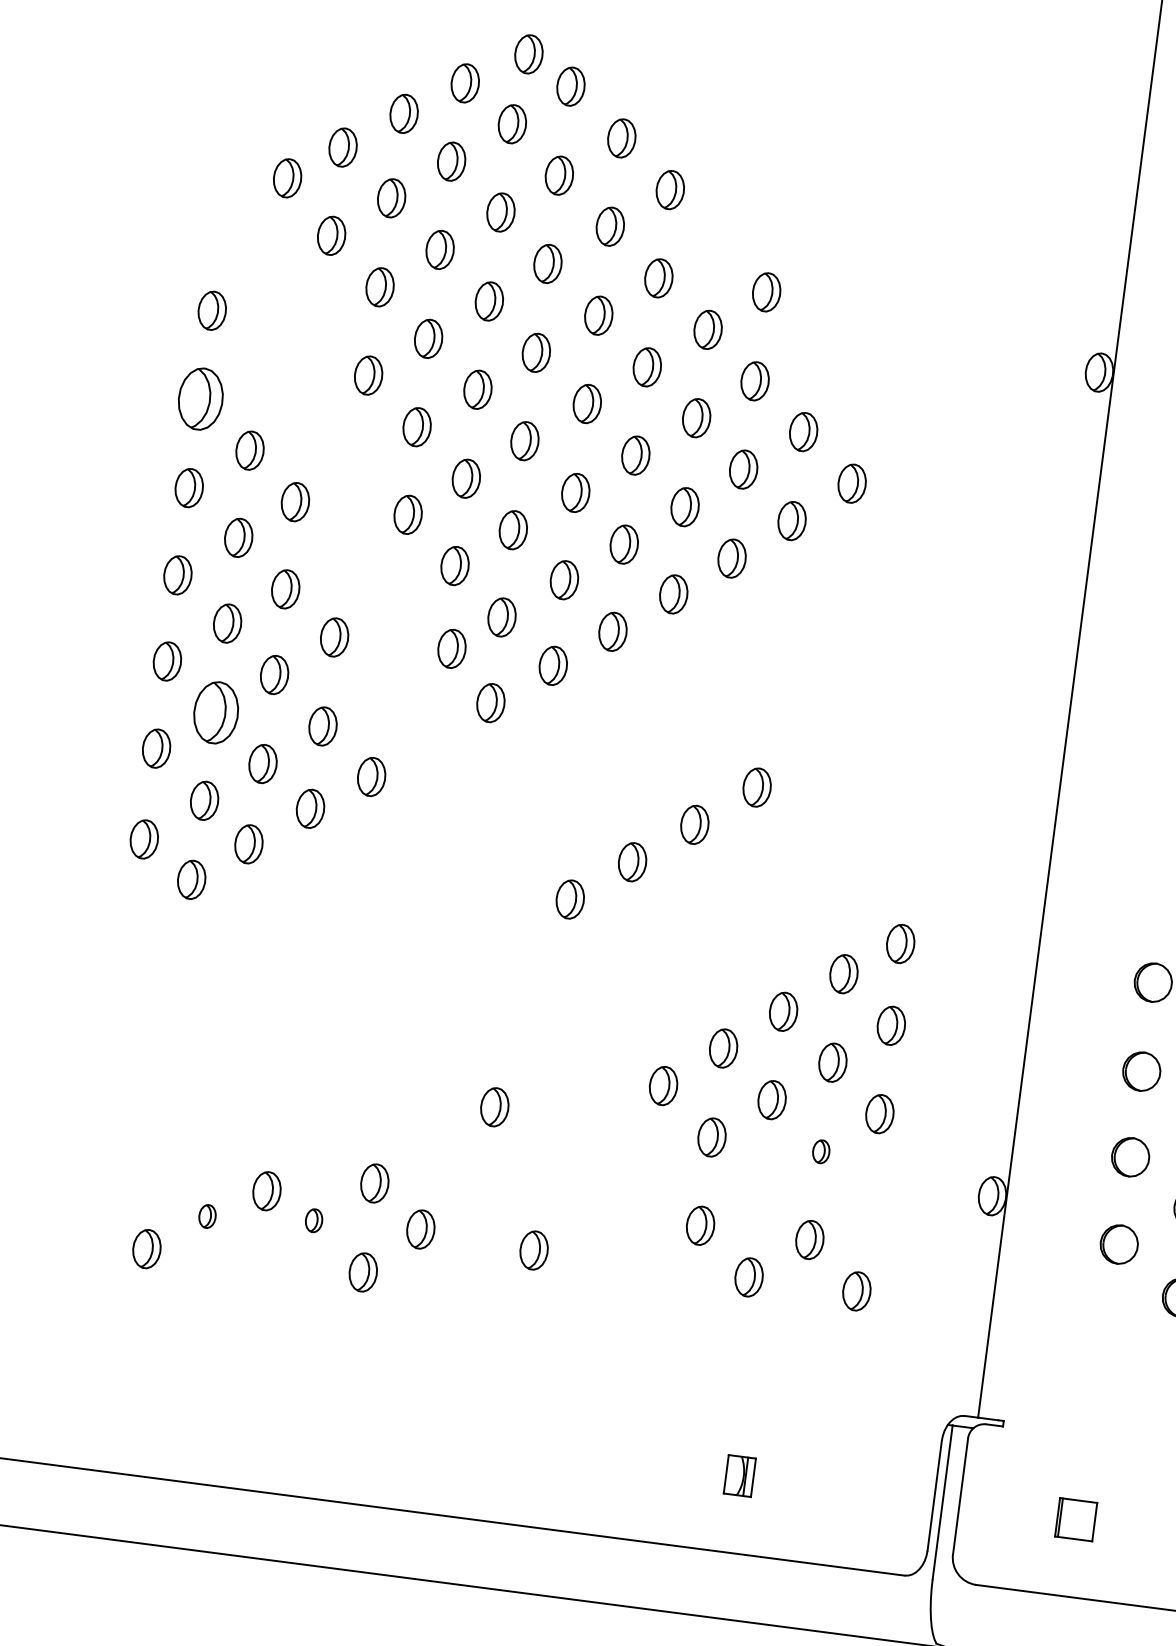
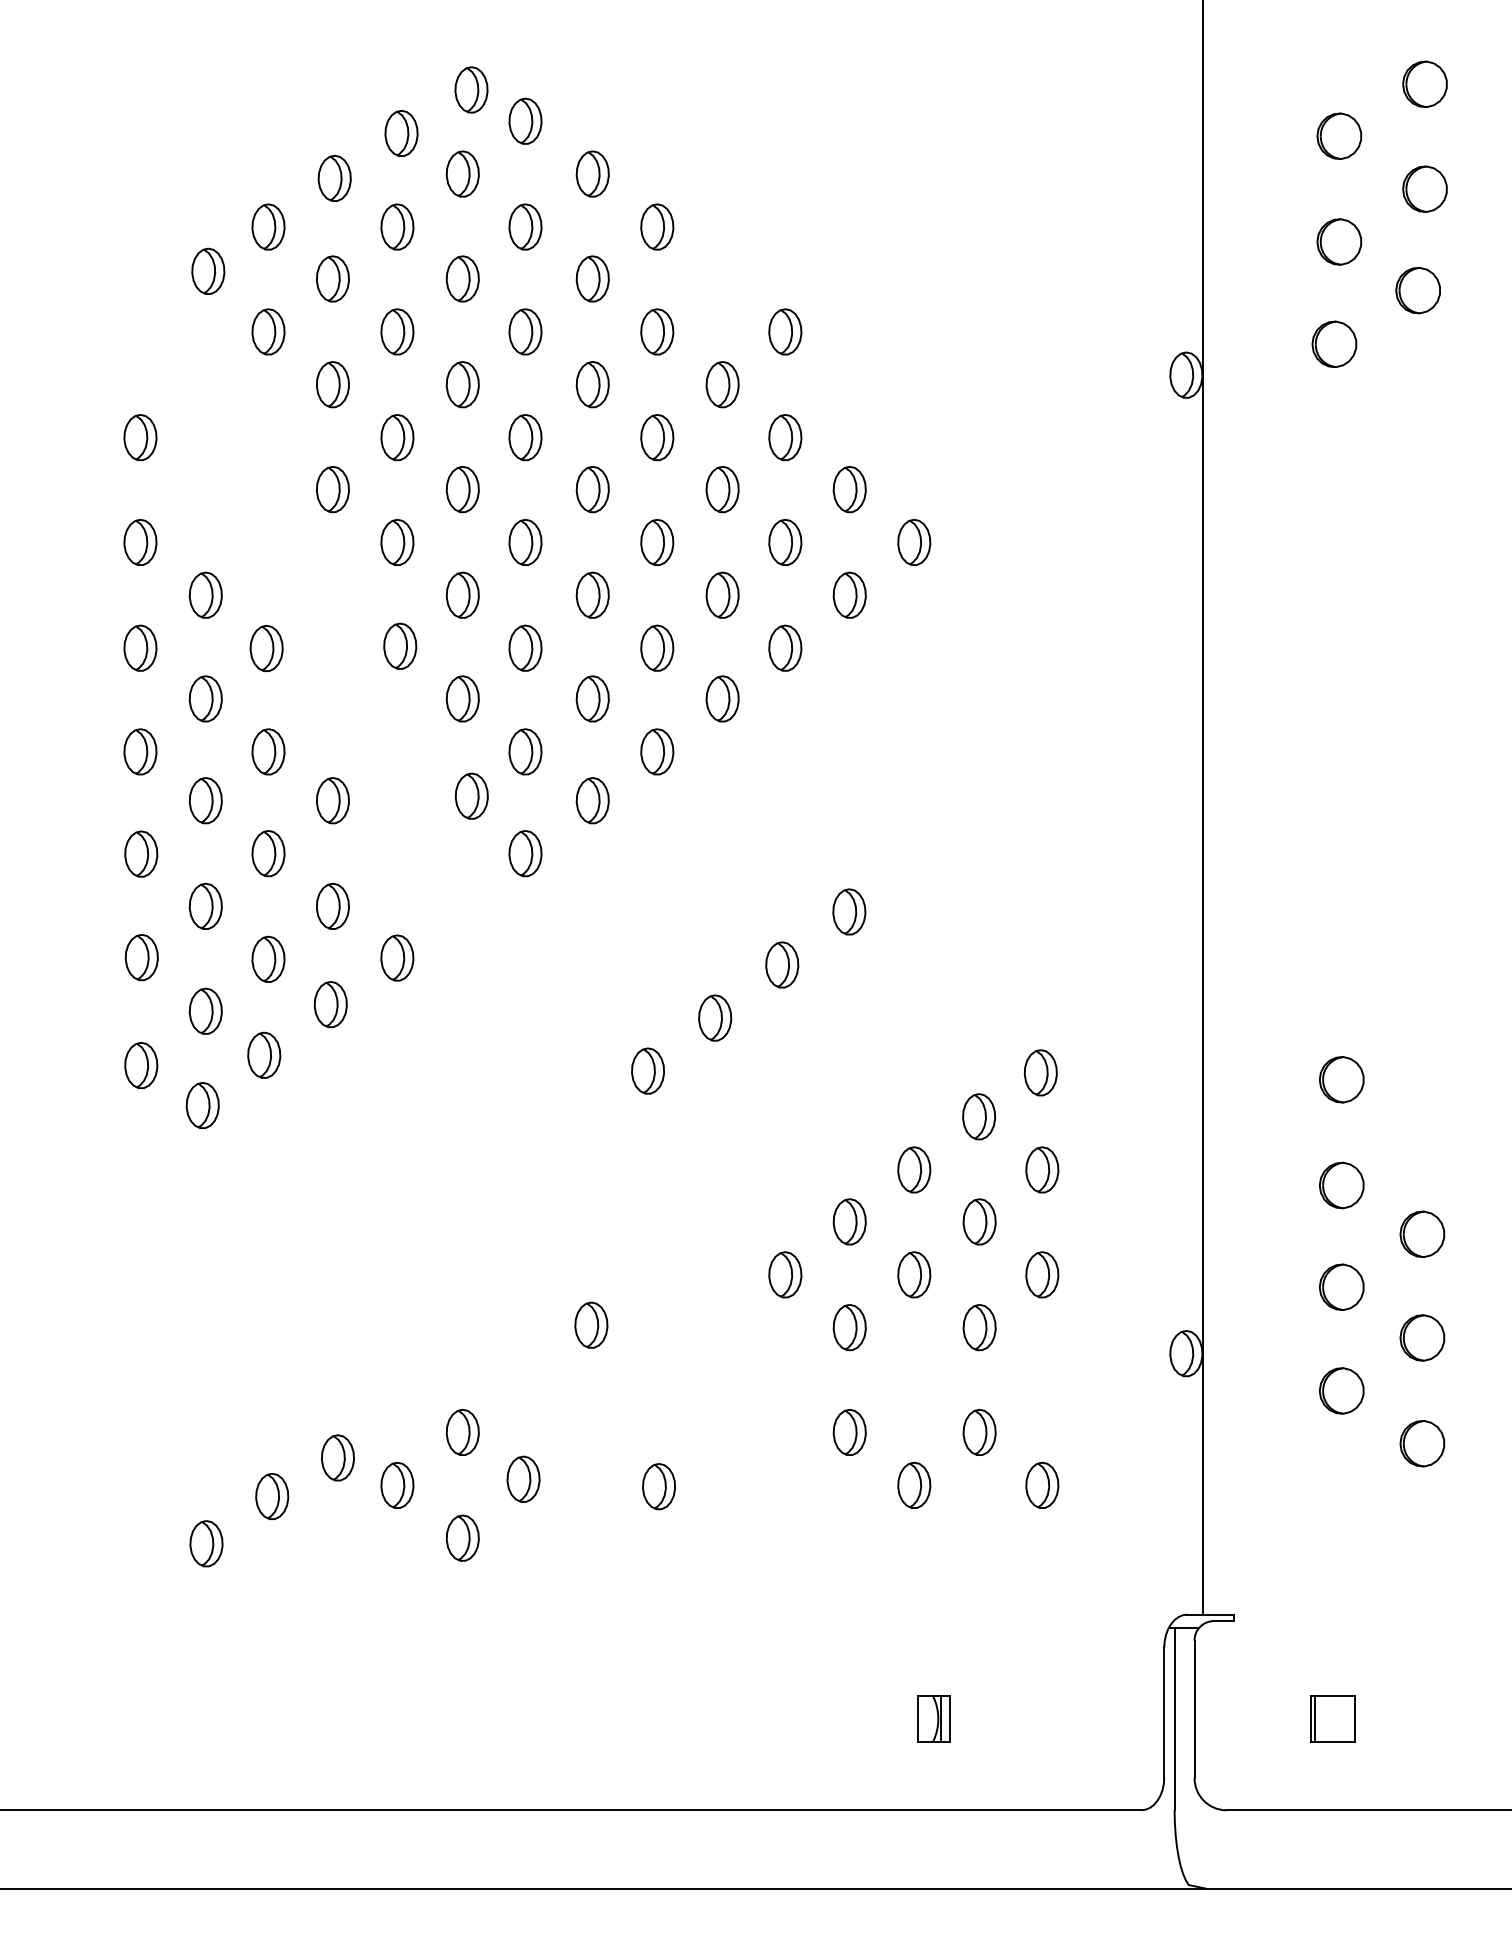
part: (200, 399) -> (140, 542), size x0.62
part: (215, 711) -> (205, 905), size x0.62
part: (821, 1151) -> (979, 1327), size x1.67
part: (207, 1216) -> (272, 1496), size x1.67
part: (314, 1220) -> (397, 1484), size x1.67

